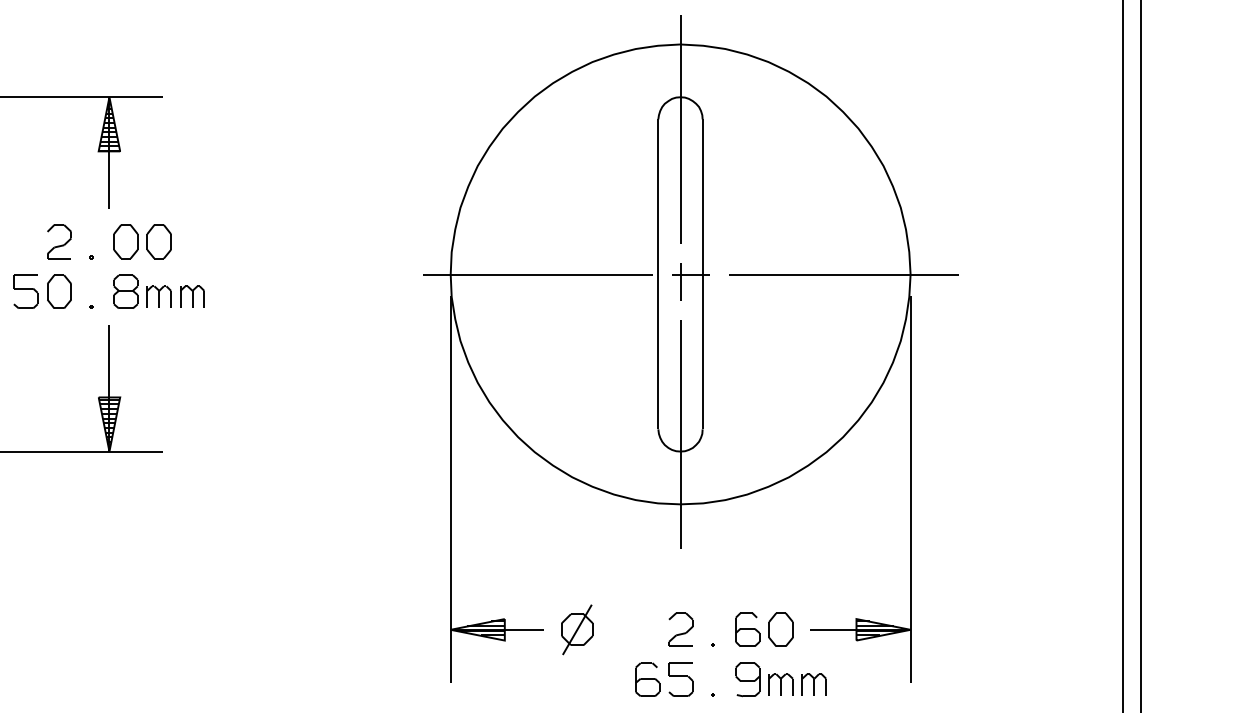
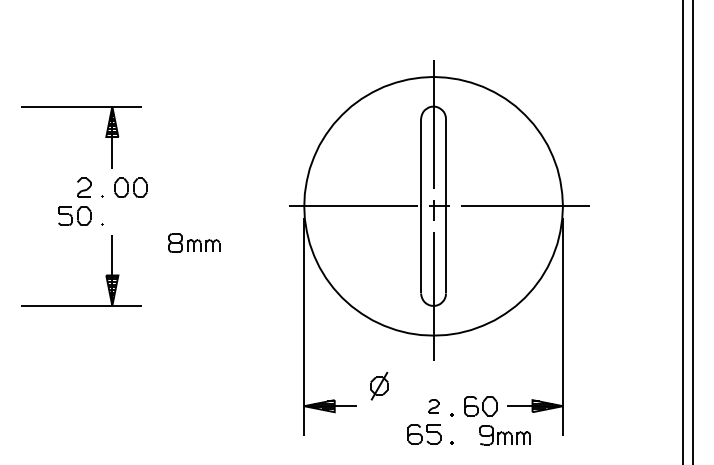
part: (159, 290) -> (194, 242), moved
part: (577, 630) -> (379, 386), moved
part: (680, 630) -> (433, 406), size x0.7
part: (779, 680) -> (504, 435), moved

